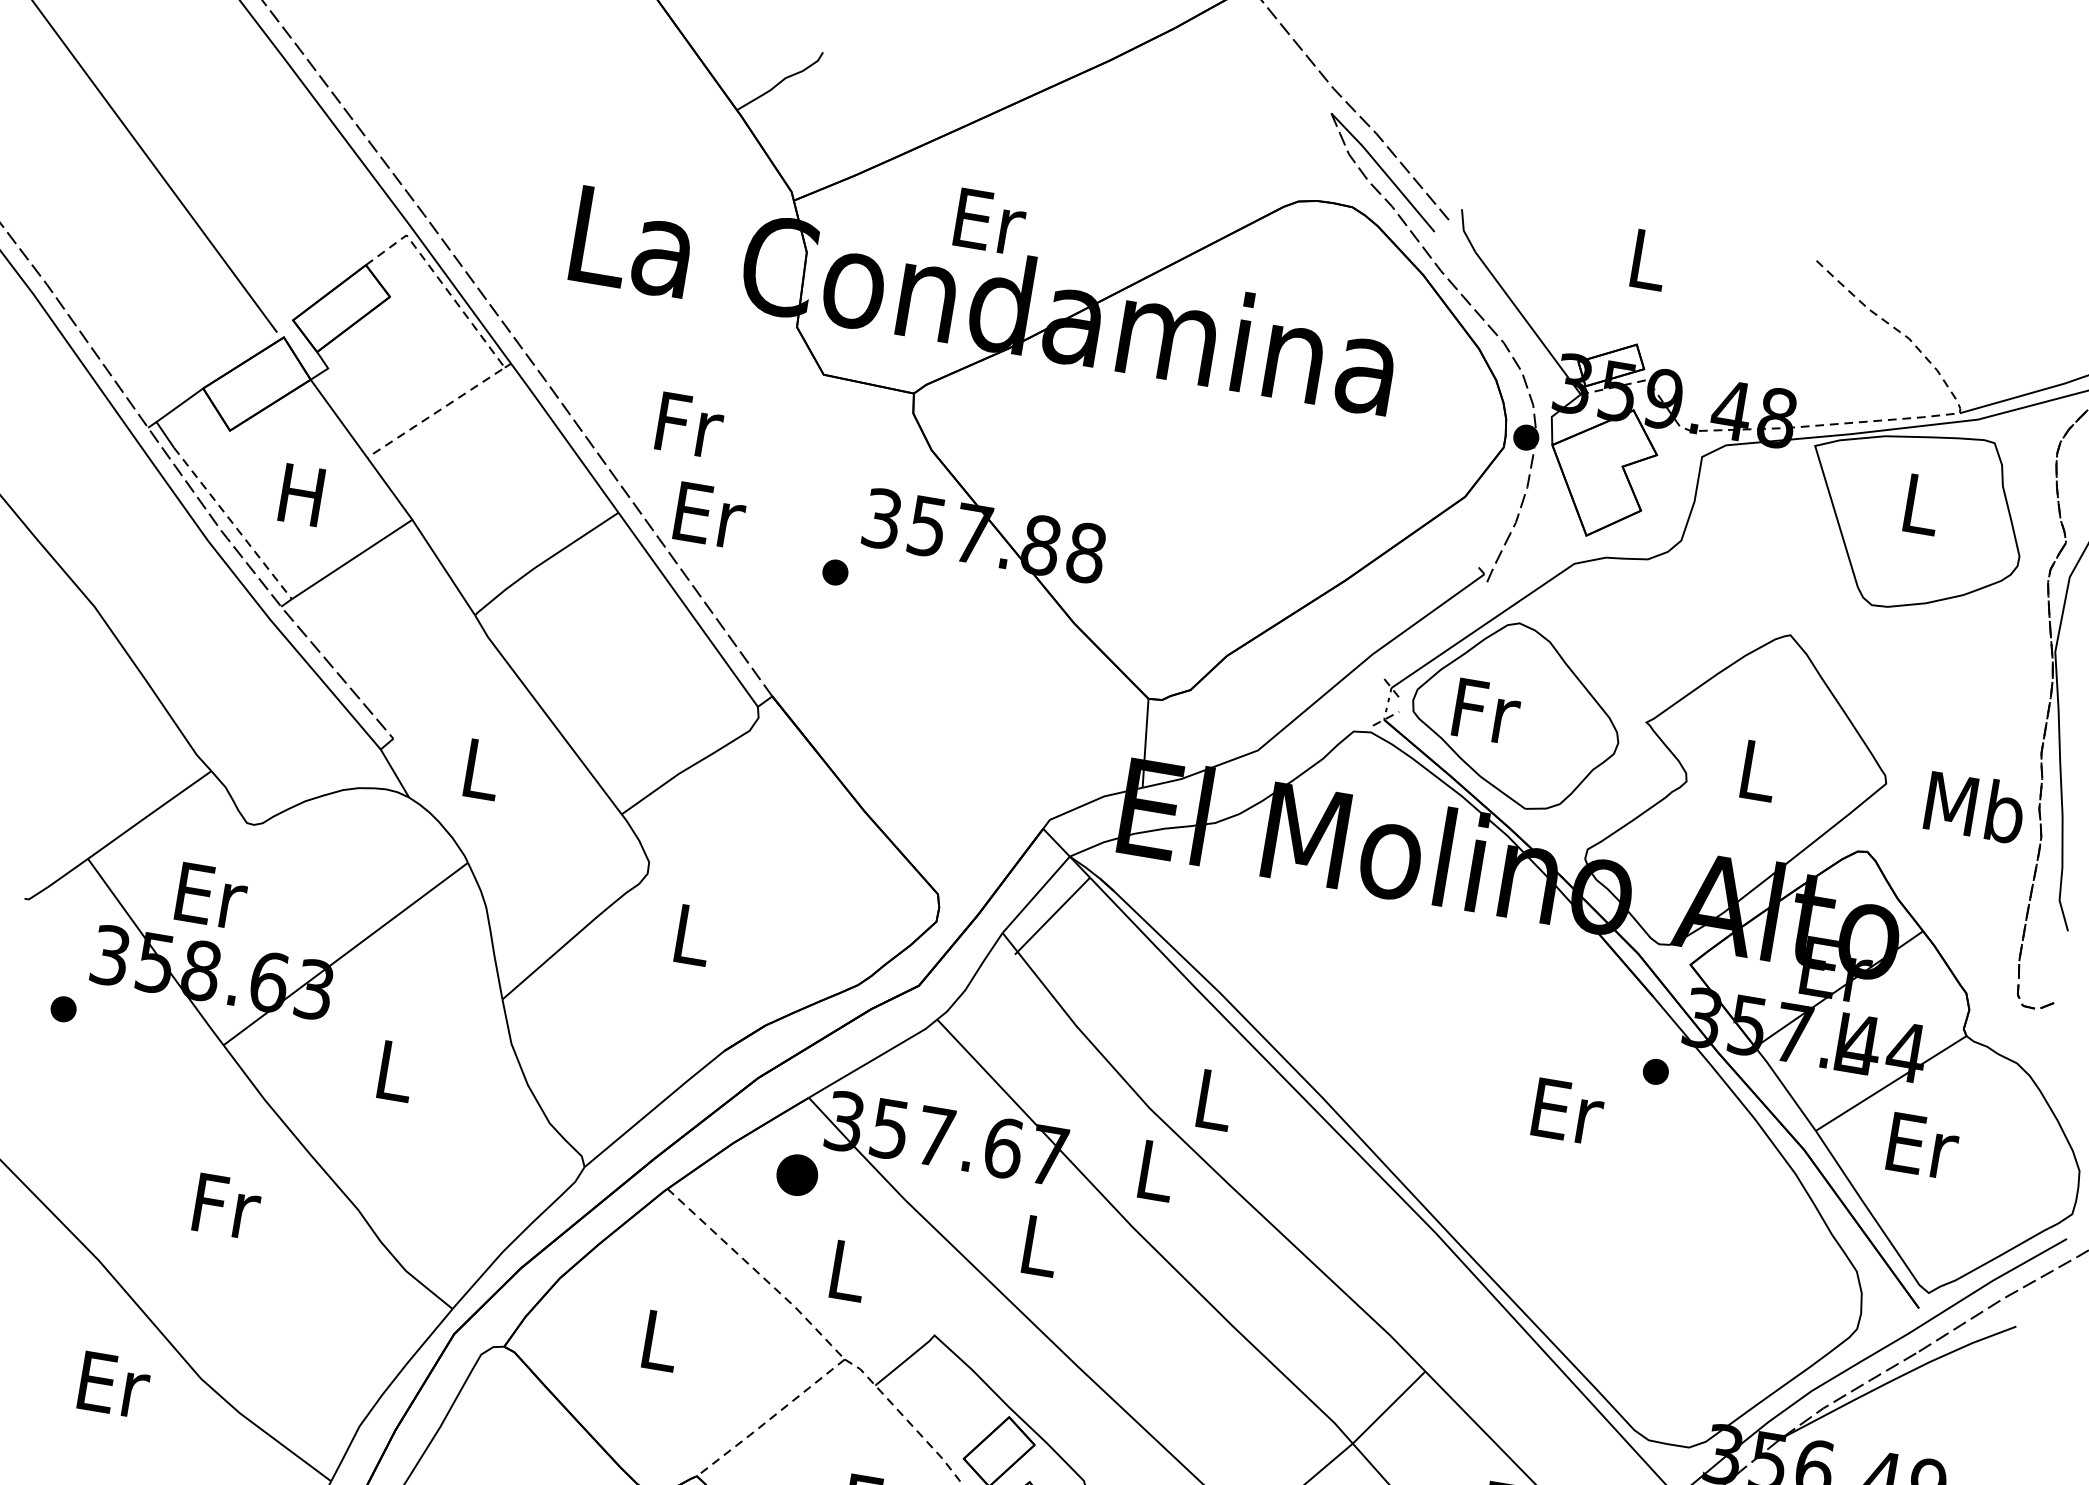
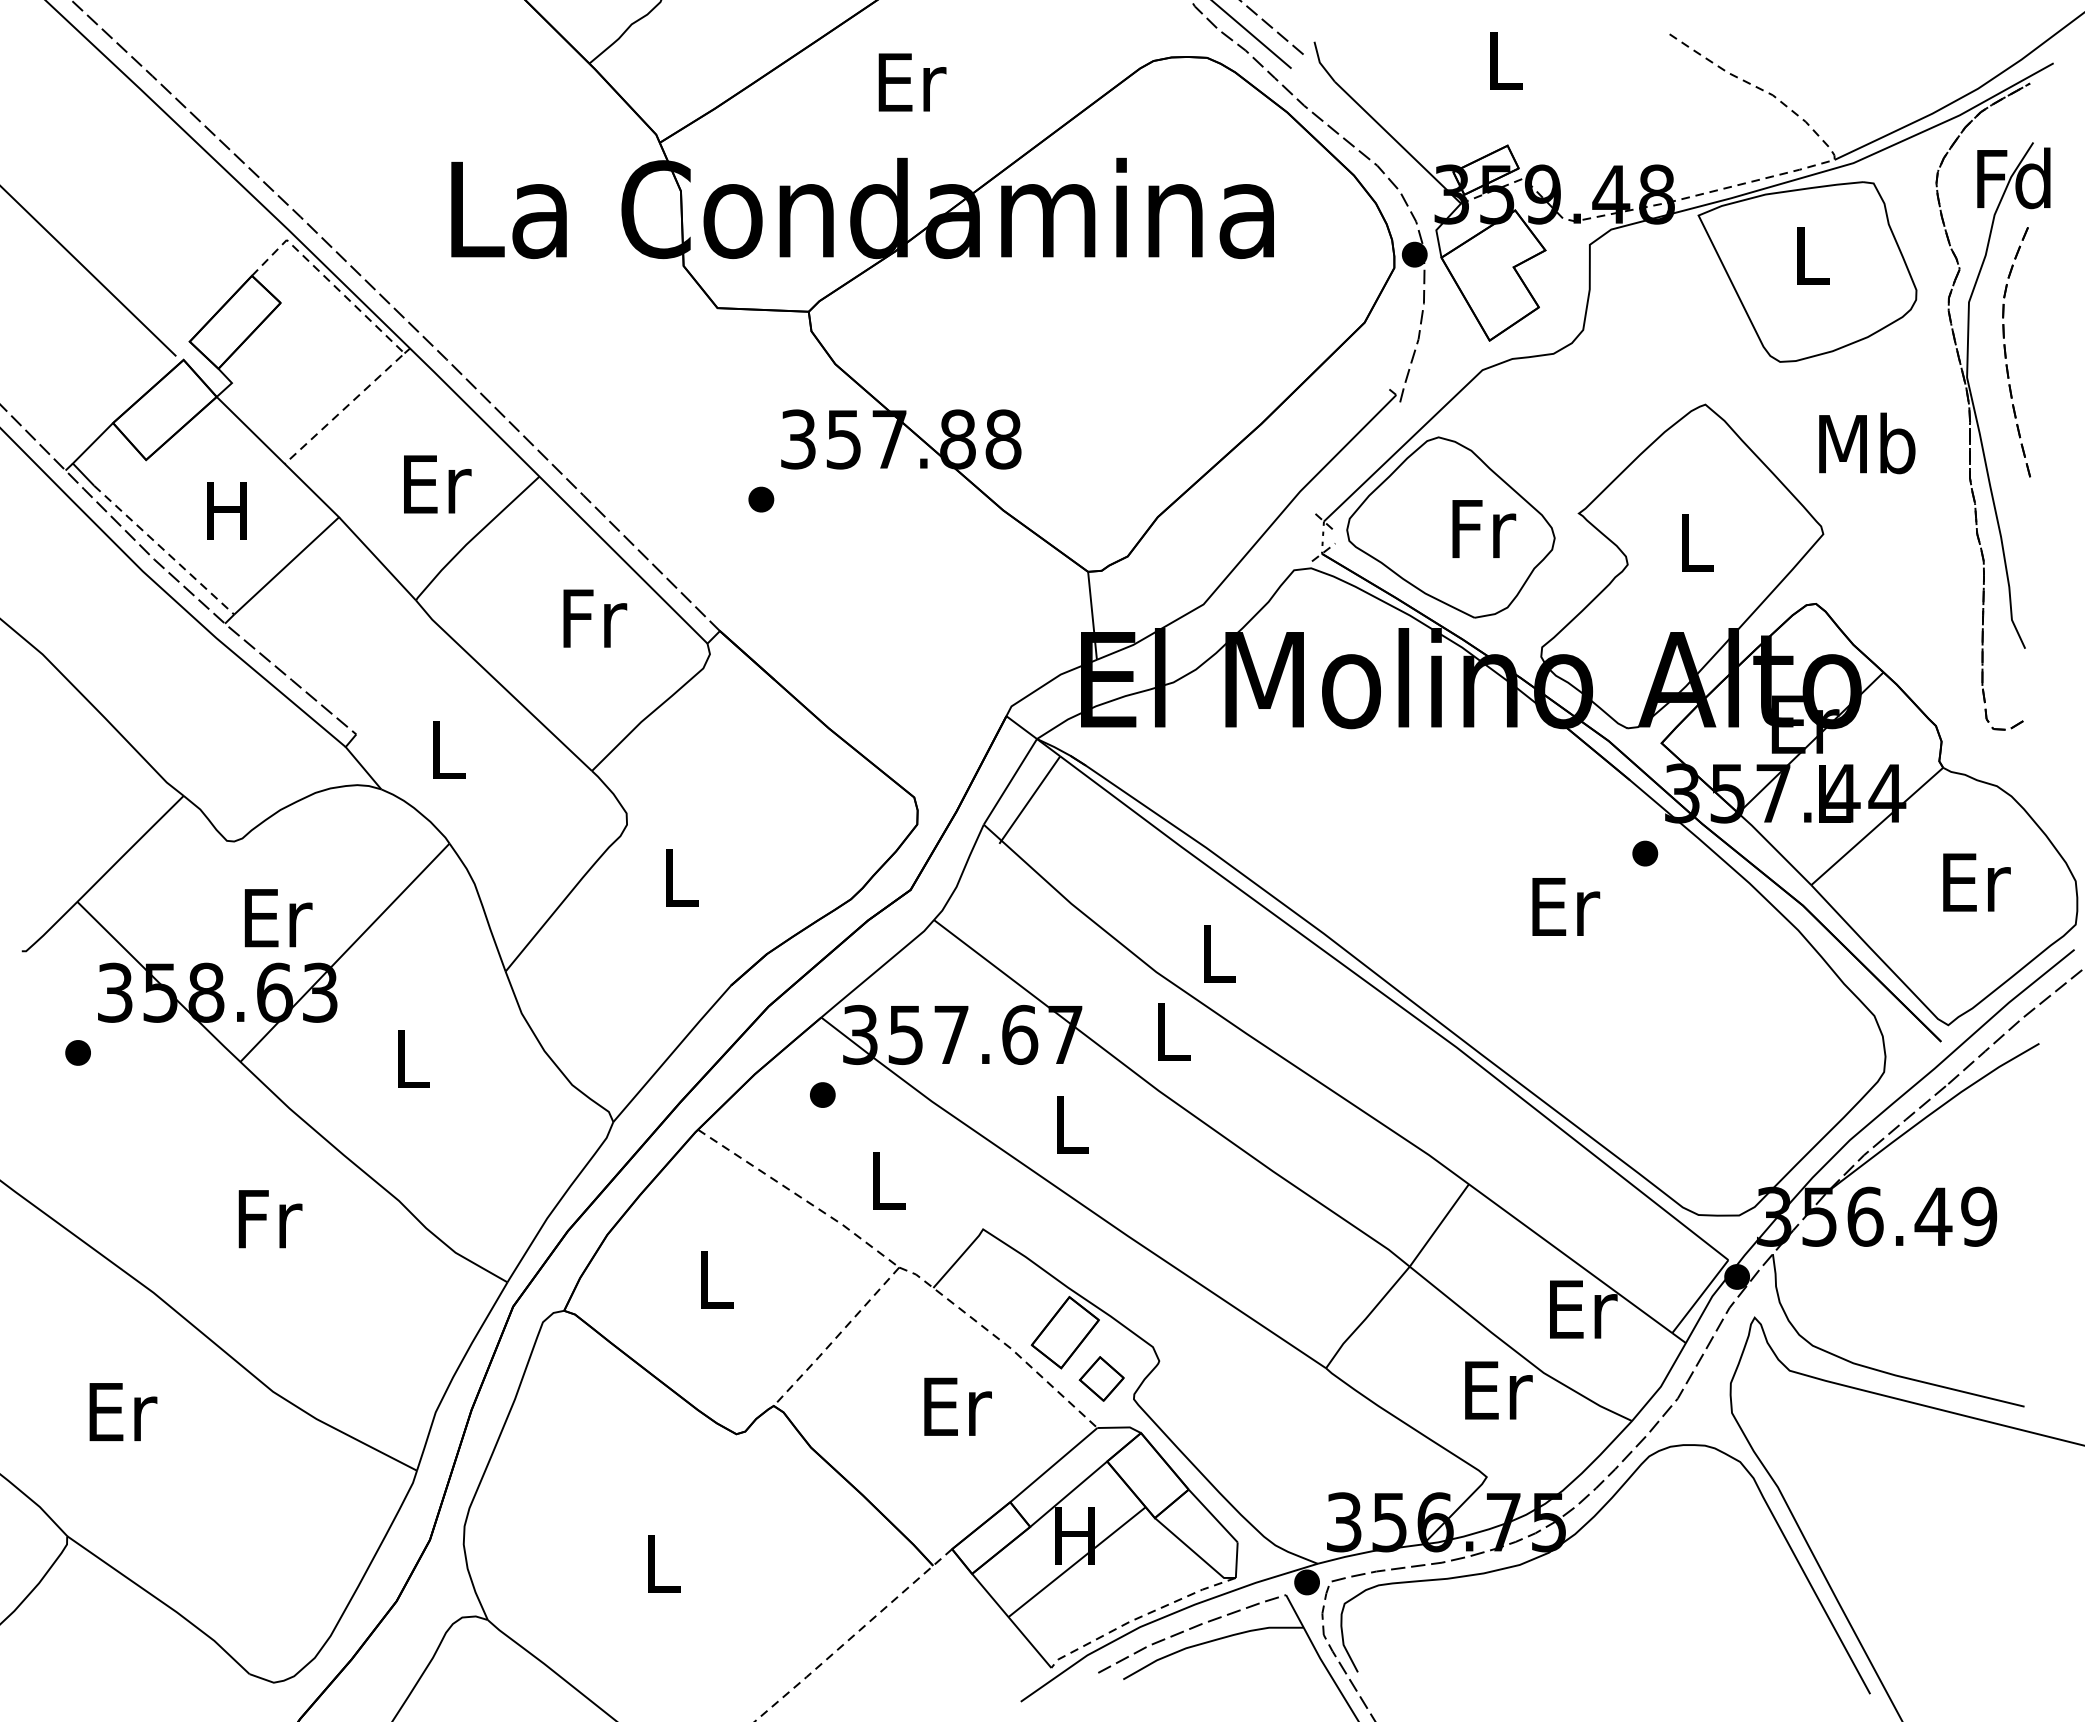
text: (990, 221) -> (912, 82), moved
text: (690, 425) -> (595, 618), moved
text: (710, 515) -> (437, 484), moved
text: (1487, 711) -> (1484, 528), moved
text: (1975, 807) -> (1867, 443), moved
text: (211, 896) -> (278, 918), moved
text: (1922, 1146) -> (1976, 882), moved
part: (797, 1174) -> (822, 1094), size x0.62
text: (114, 1384) -> (123, 1411), moved

